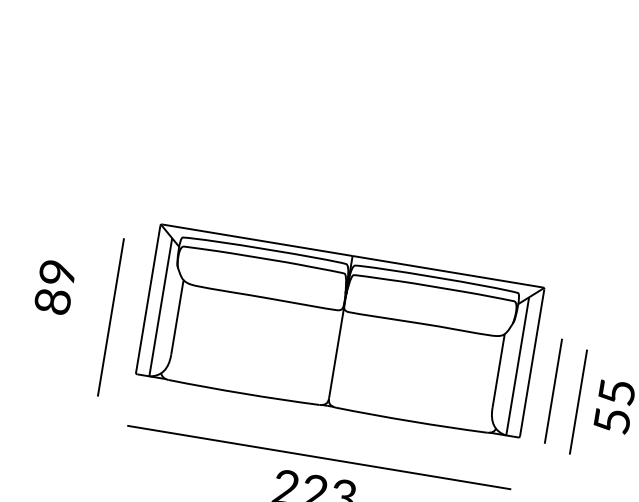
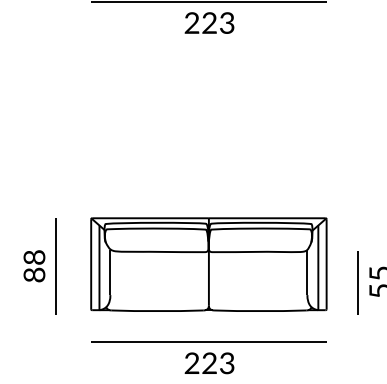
text: (59, 273) -> (35, 257), 89 -> 88
line: (110, 316) -> (55, 266), moved
line: (552, 390) -> (341, 278), removed

